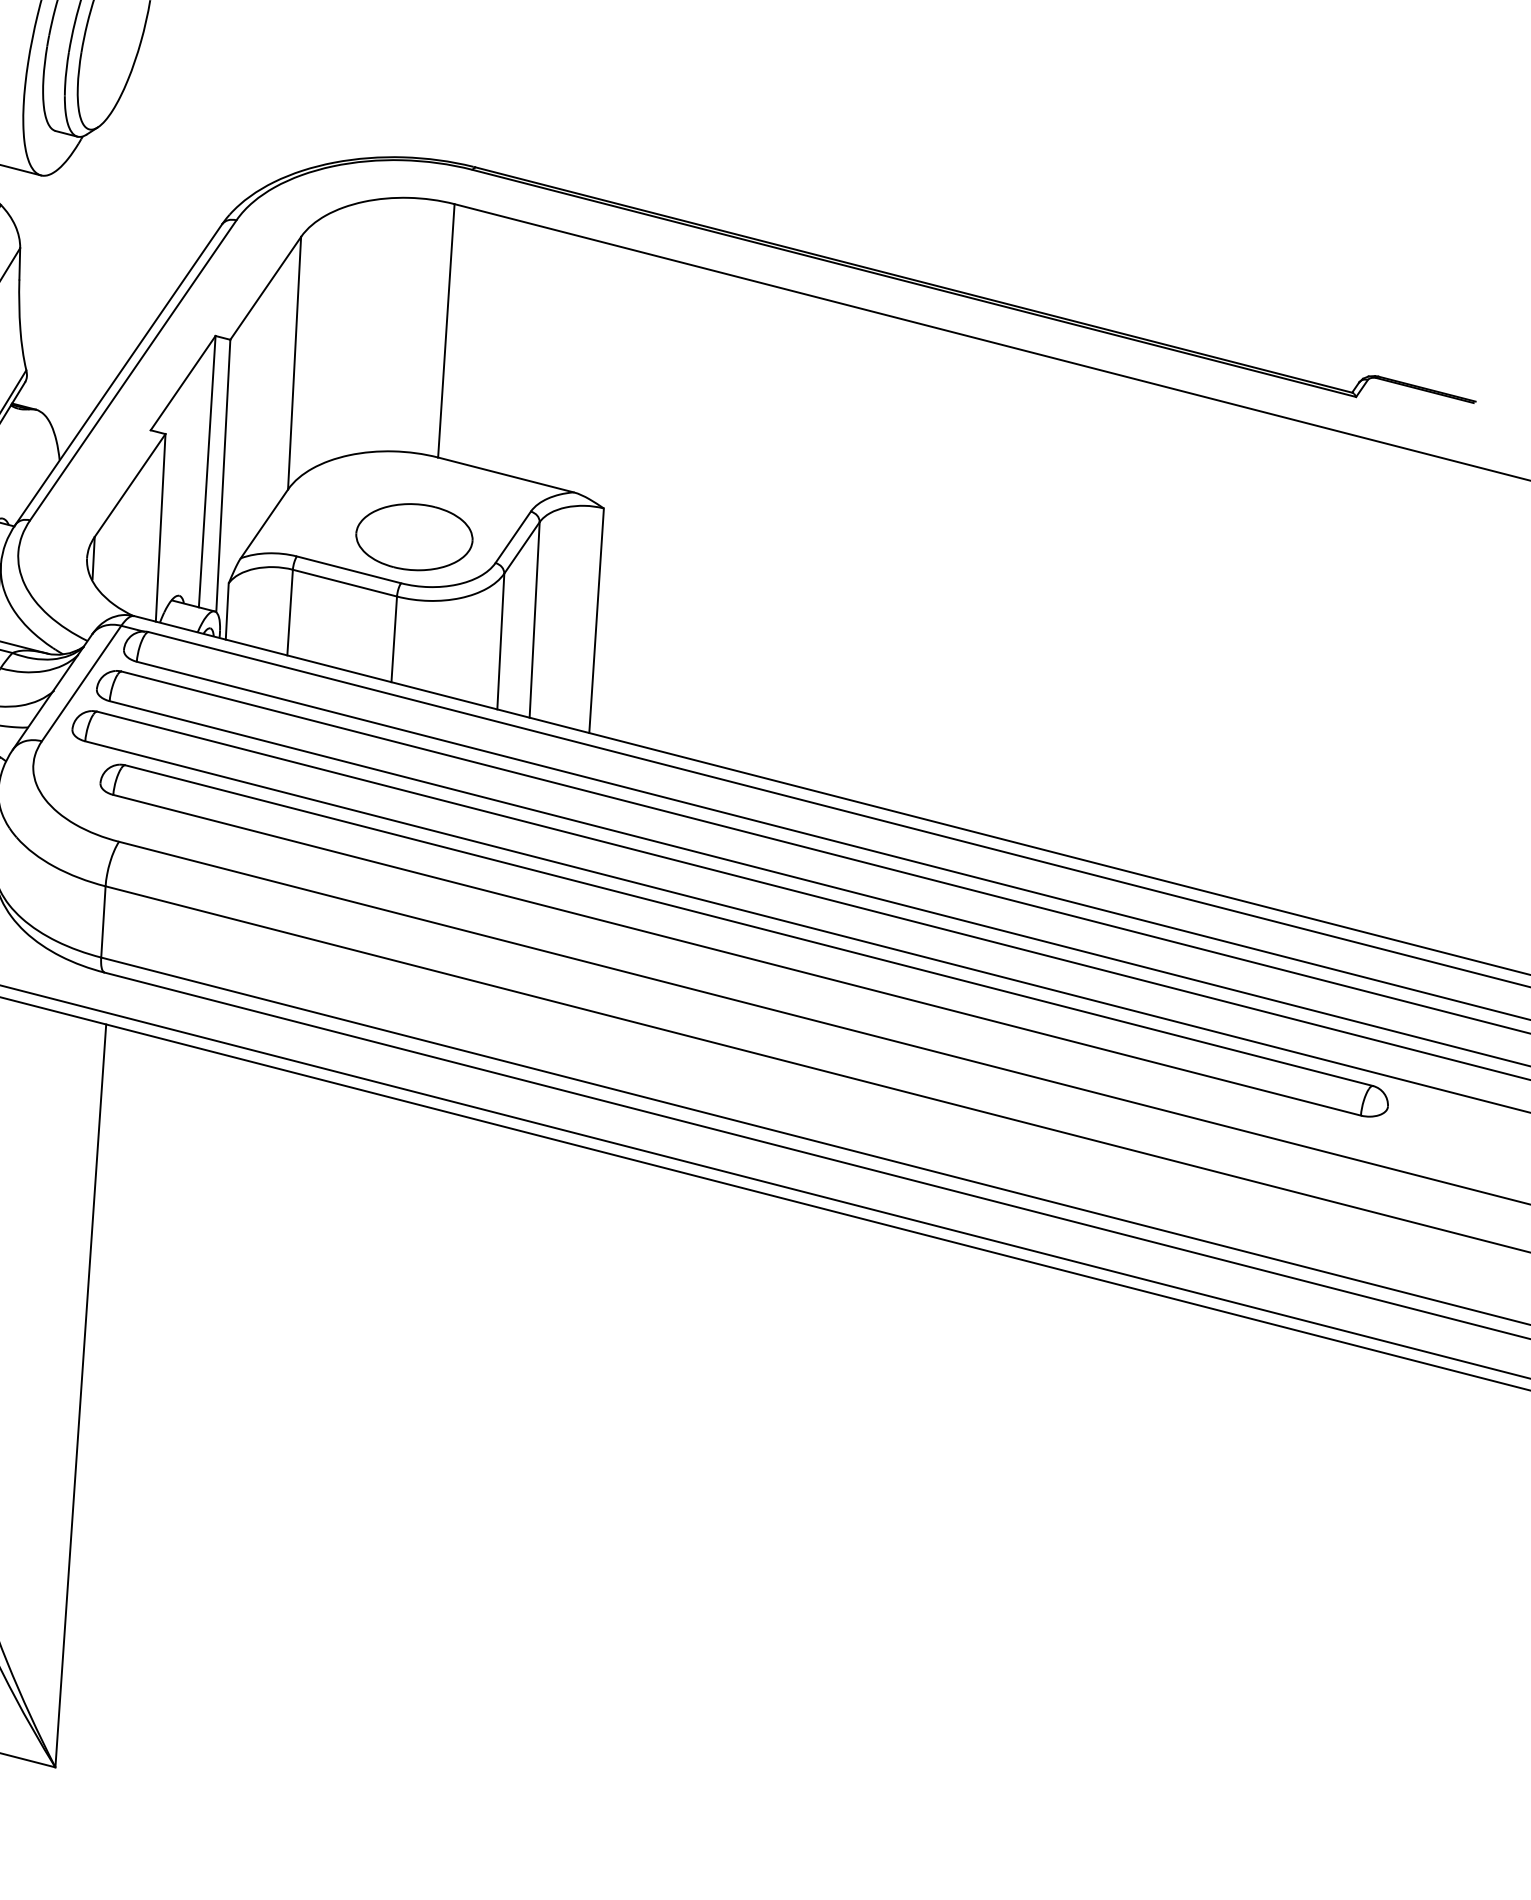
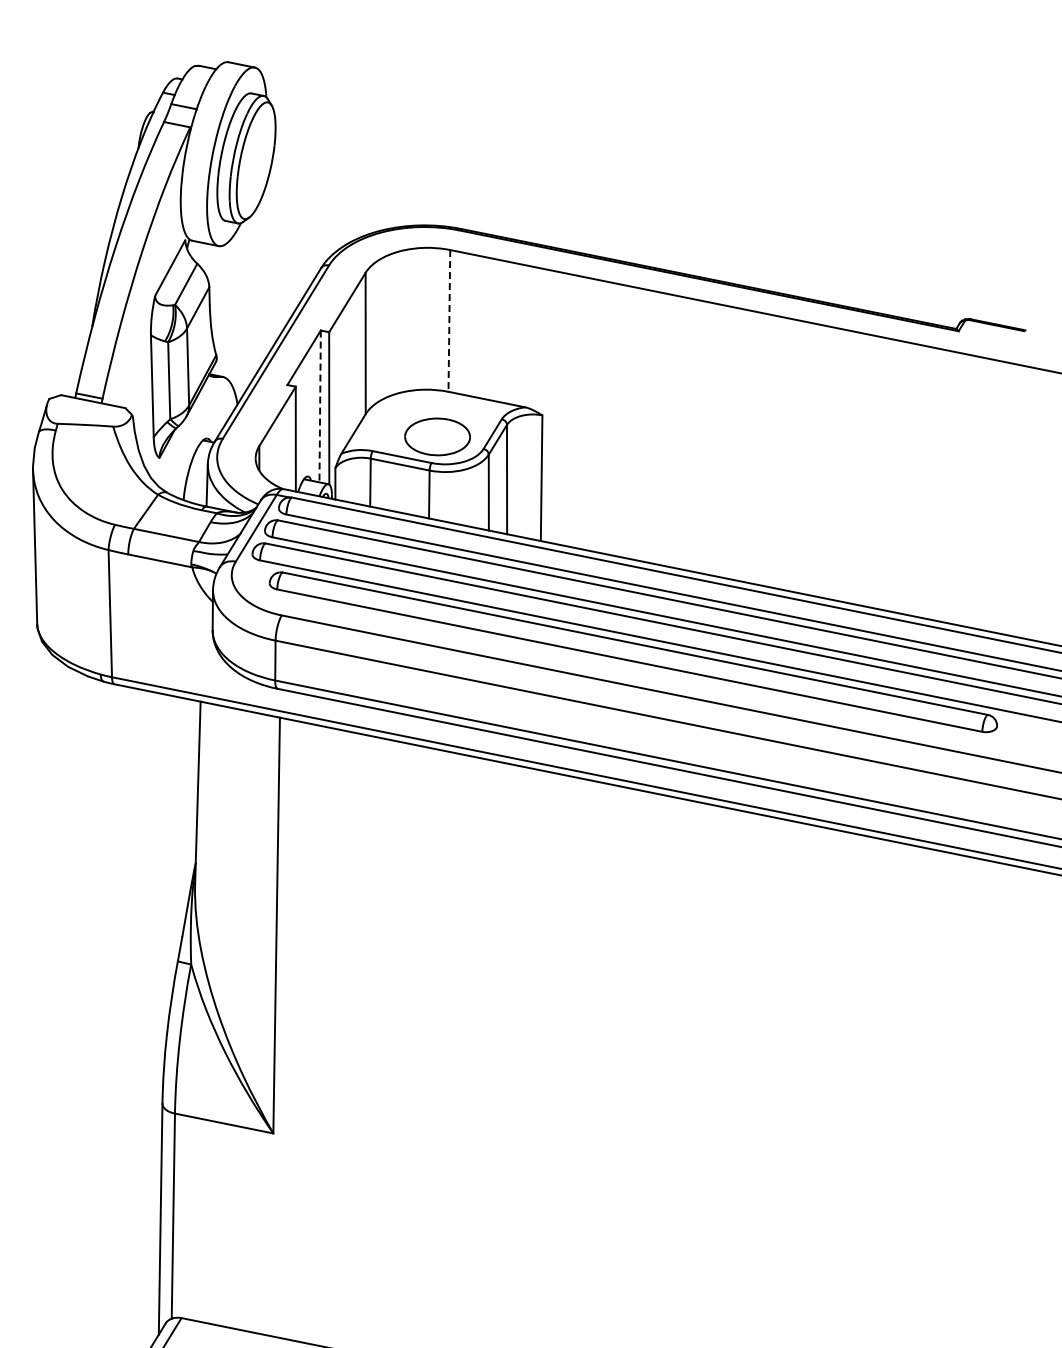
line: (446, 330) -> (449, 320), solid -> dashed
line: (207, 471) -> (320, 406), solid -> dashed

